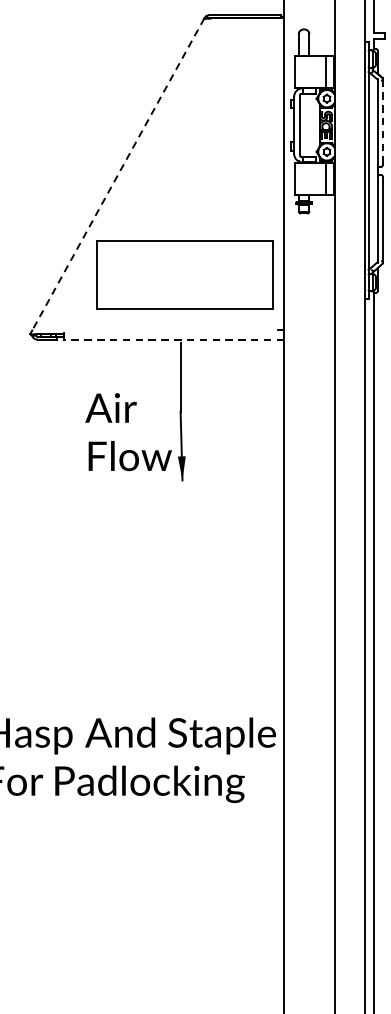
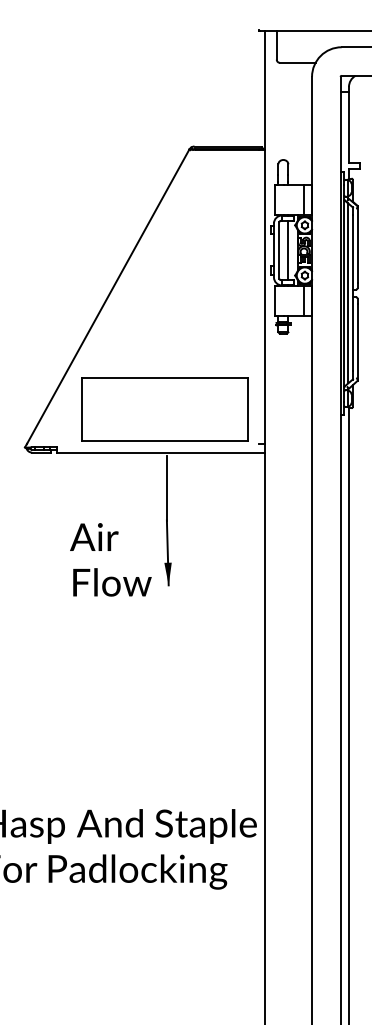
line: (382, 120) -> (357, 245), dashed -> solid
line: (309, 125) -> (288, 250), added
line: (373, 170) -> (348, 293), added
line: (117, 175) -> (107, 297), dashed -> solid
part: (184, 274) -> (164, 409), moved
line: (173, 339) -> (160, 452), dashed -> solid
text: (128, 431) -> (110, 559), moved

